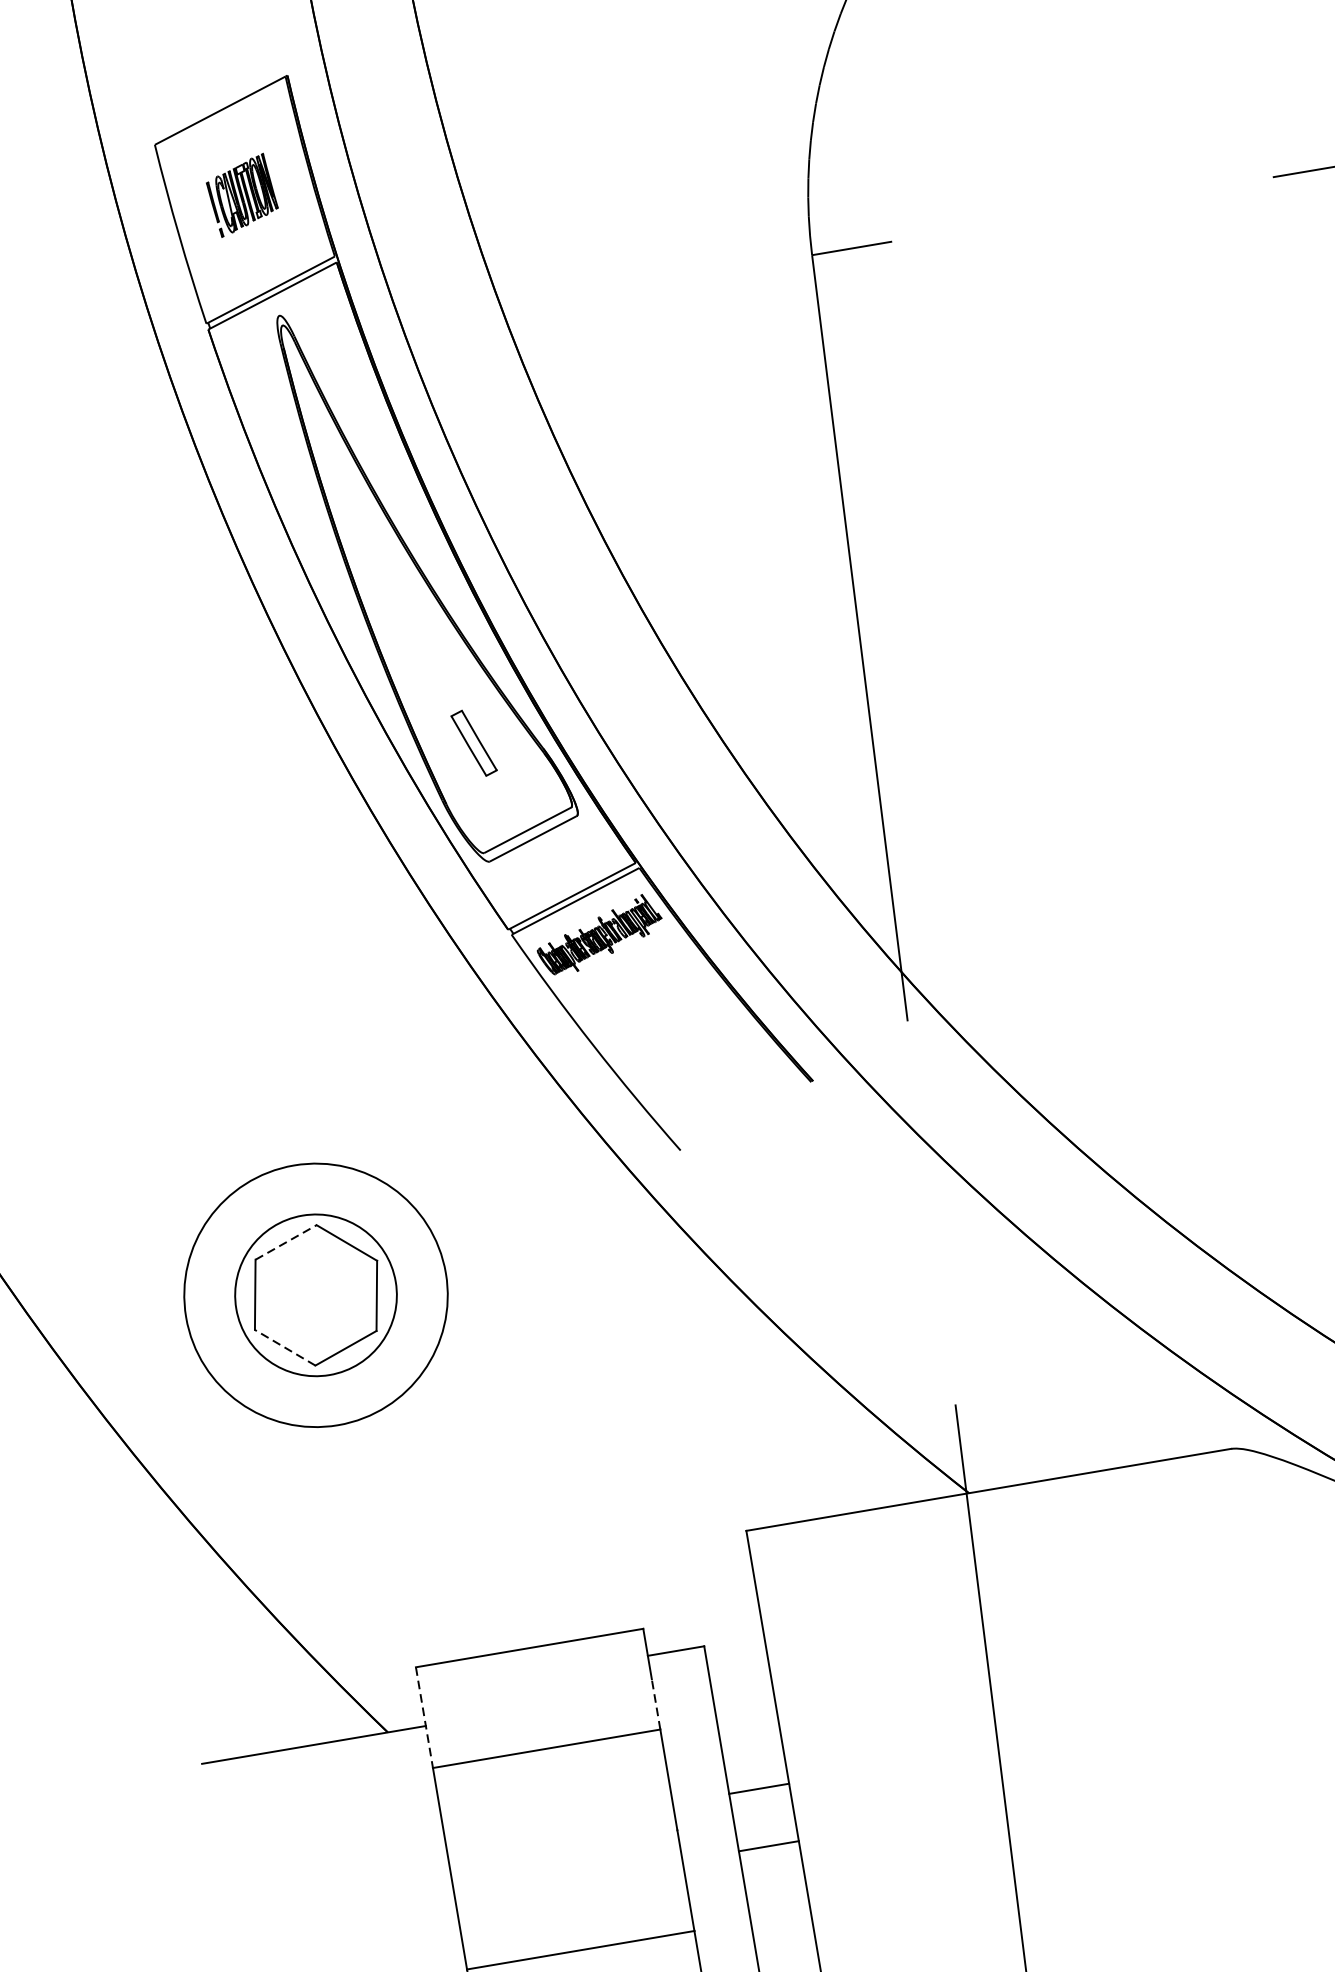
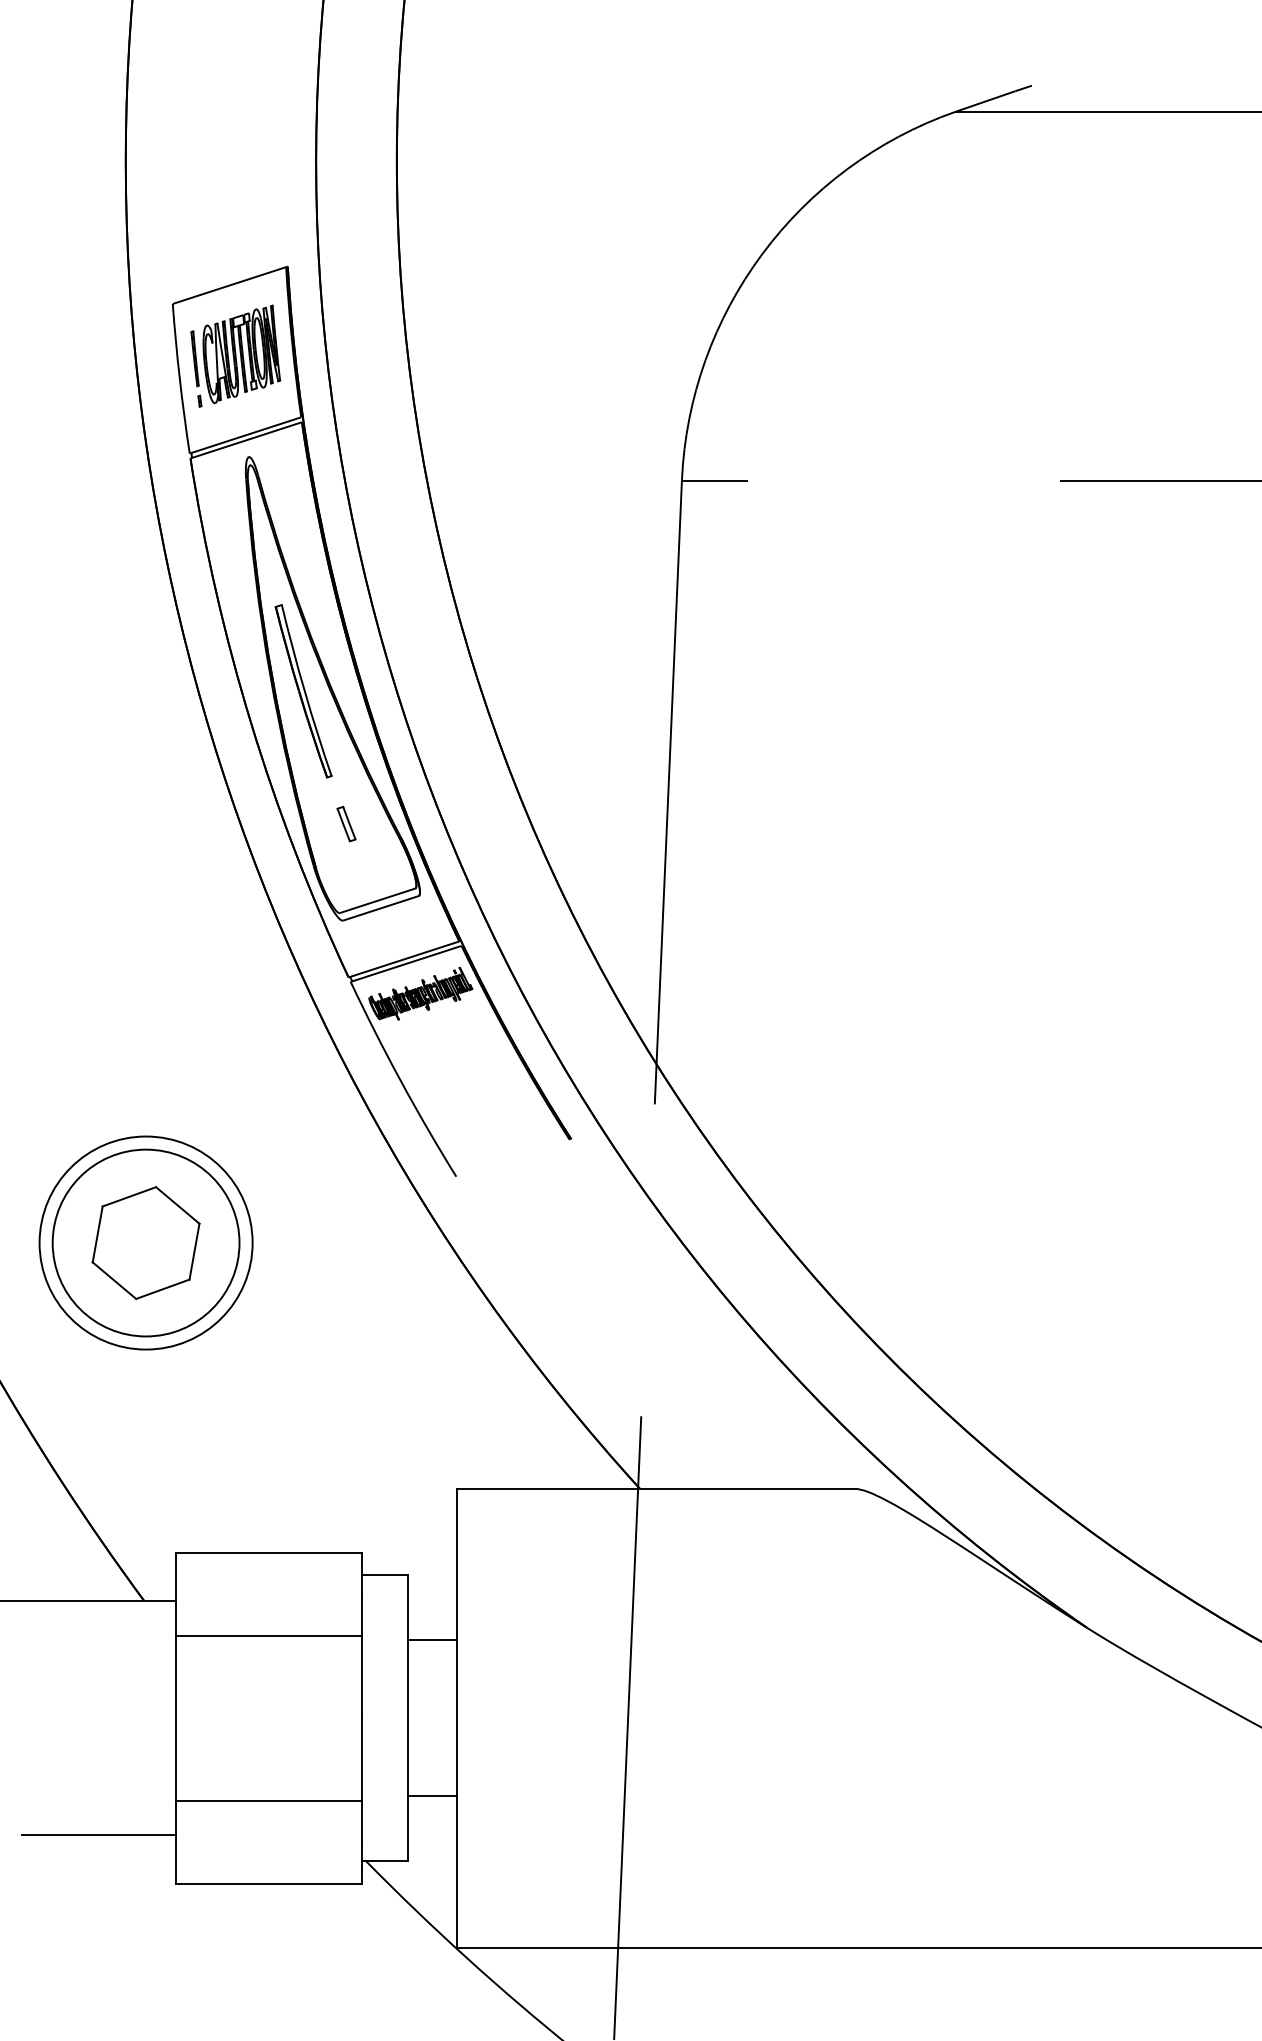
part: (242, 194) -> (235, 355), size x1.67
part: (394, 590) -> (303, 691), added
part: (473, 742) -> (346, 823), size x0.62
line: (286, 1242) -> (129, 1196), dashed -> solid
circle: (315, 1294) -> (145, 1242), size x1.43
line: (285, 1347) -> (114, 1280), dashed -> solid
line: (656, 1704) -> (362, 1615), dashed -> solid
line: (424, 1717) -> (175, 1594), dashed -> solid
line: (758, 1789) -> (432, 1640), moved
line: (768, 1846) -> (432, 1796), moved

